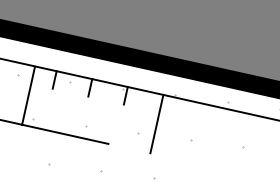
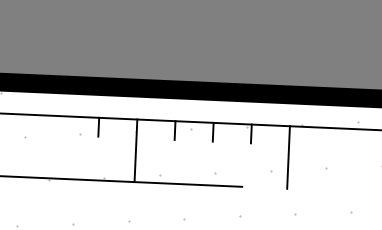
line: (28, 95) -> (135, 150), moved

